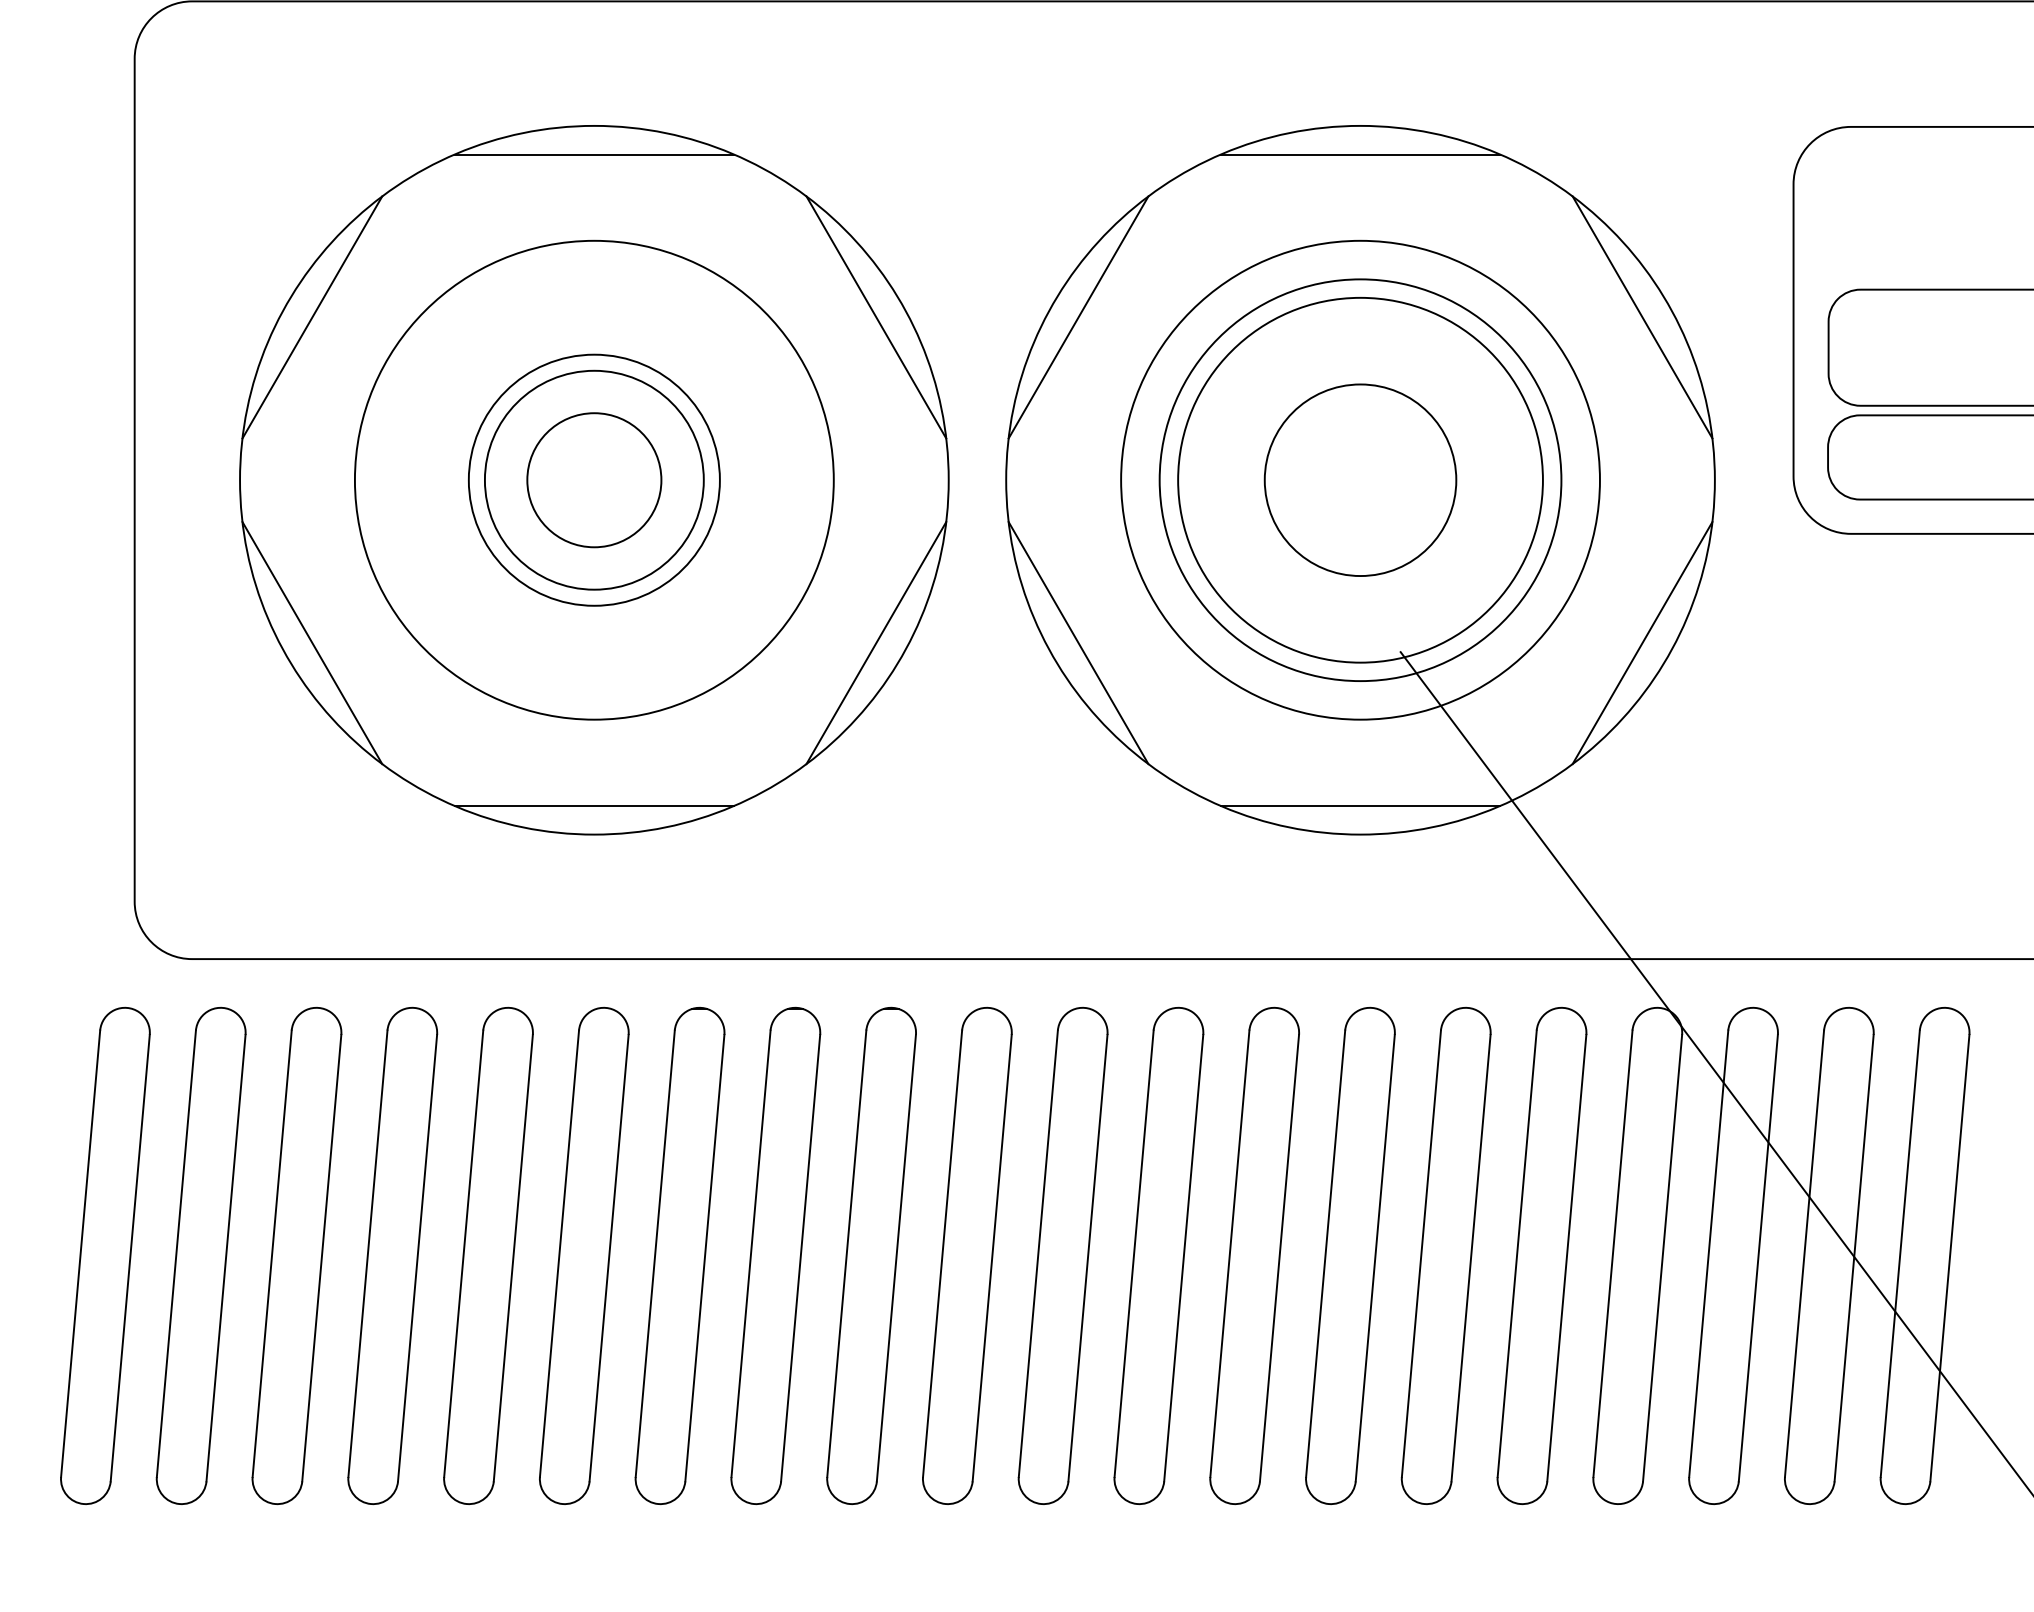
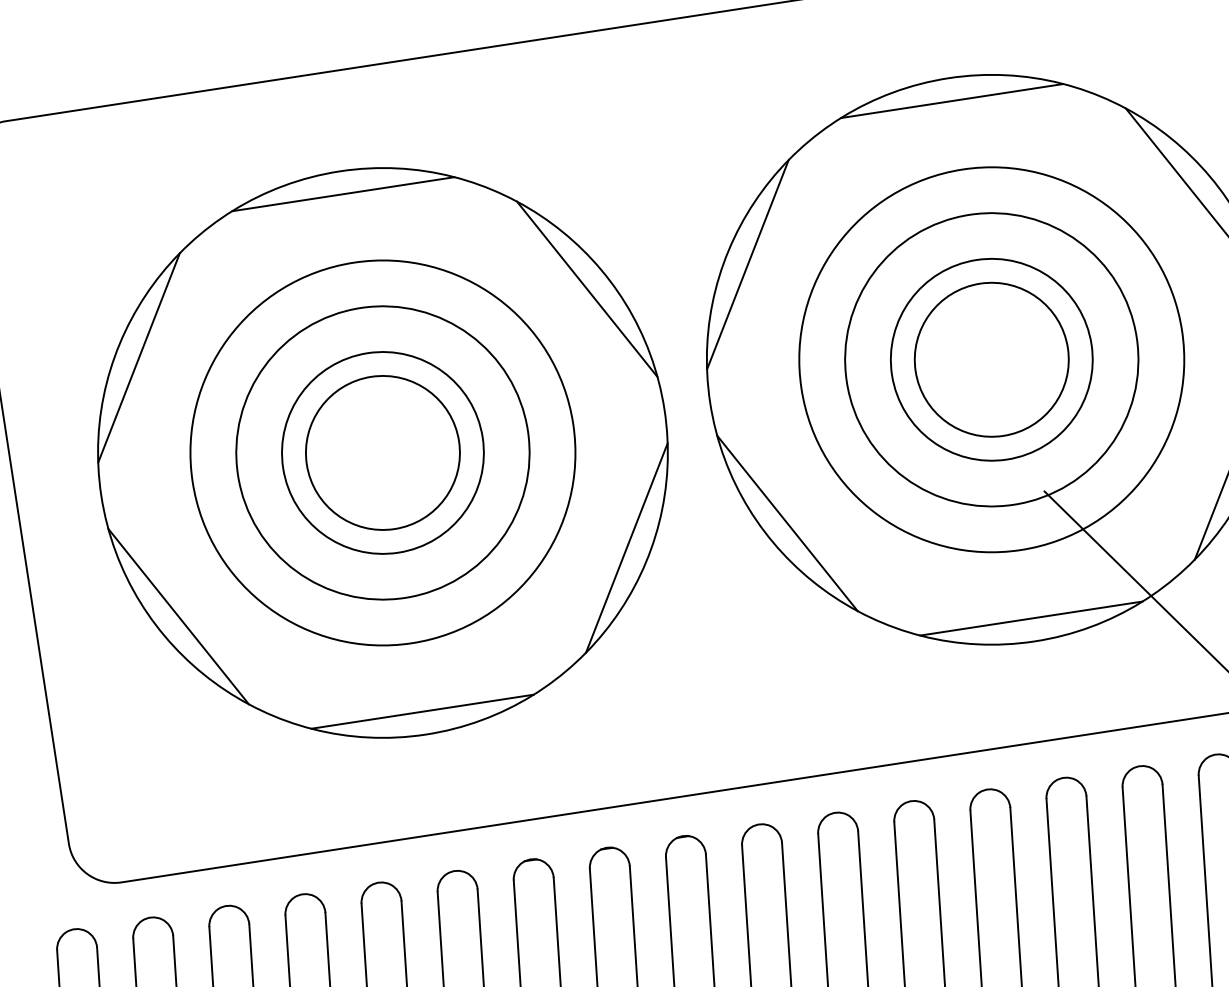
circle: (593, 479) -> (382, 452), size x1.67
circle: (1360, 479) -> (991, 359), size x0.62
circle: (594, 480) -> (383, 453), size x1.43

